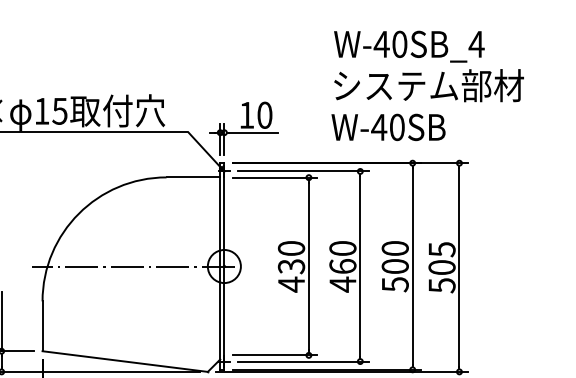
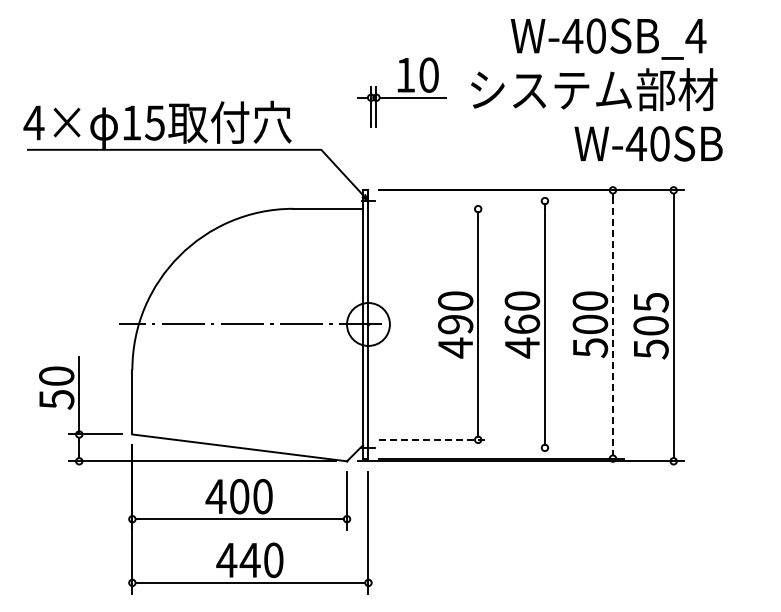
text: (429, 85) -> (594, 89), moved
text: (388, 127) -> (648, 143), moved
part: (243, 128) -> (401, 92), moved
line: (302, 171) -> (470, 201), removed
line: (274, 177) -> (433, 209), removed
text: (291, 266) -> (455, 324), 430 -> 490
line: (412, 266) -> (612, 324), solid -> dashed
line: (275, 355) -> (434, 439), solid -> dashed
line: (302, 361) -> (470, 447), removed

